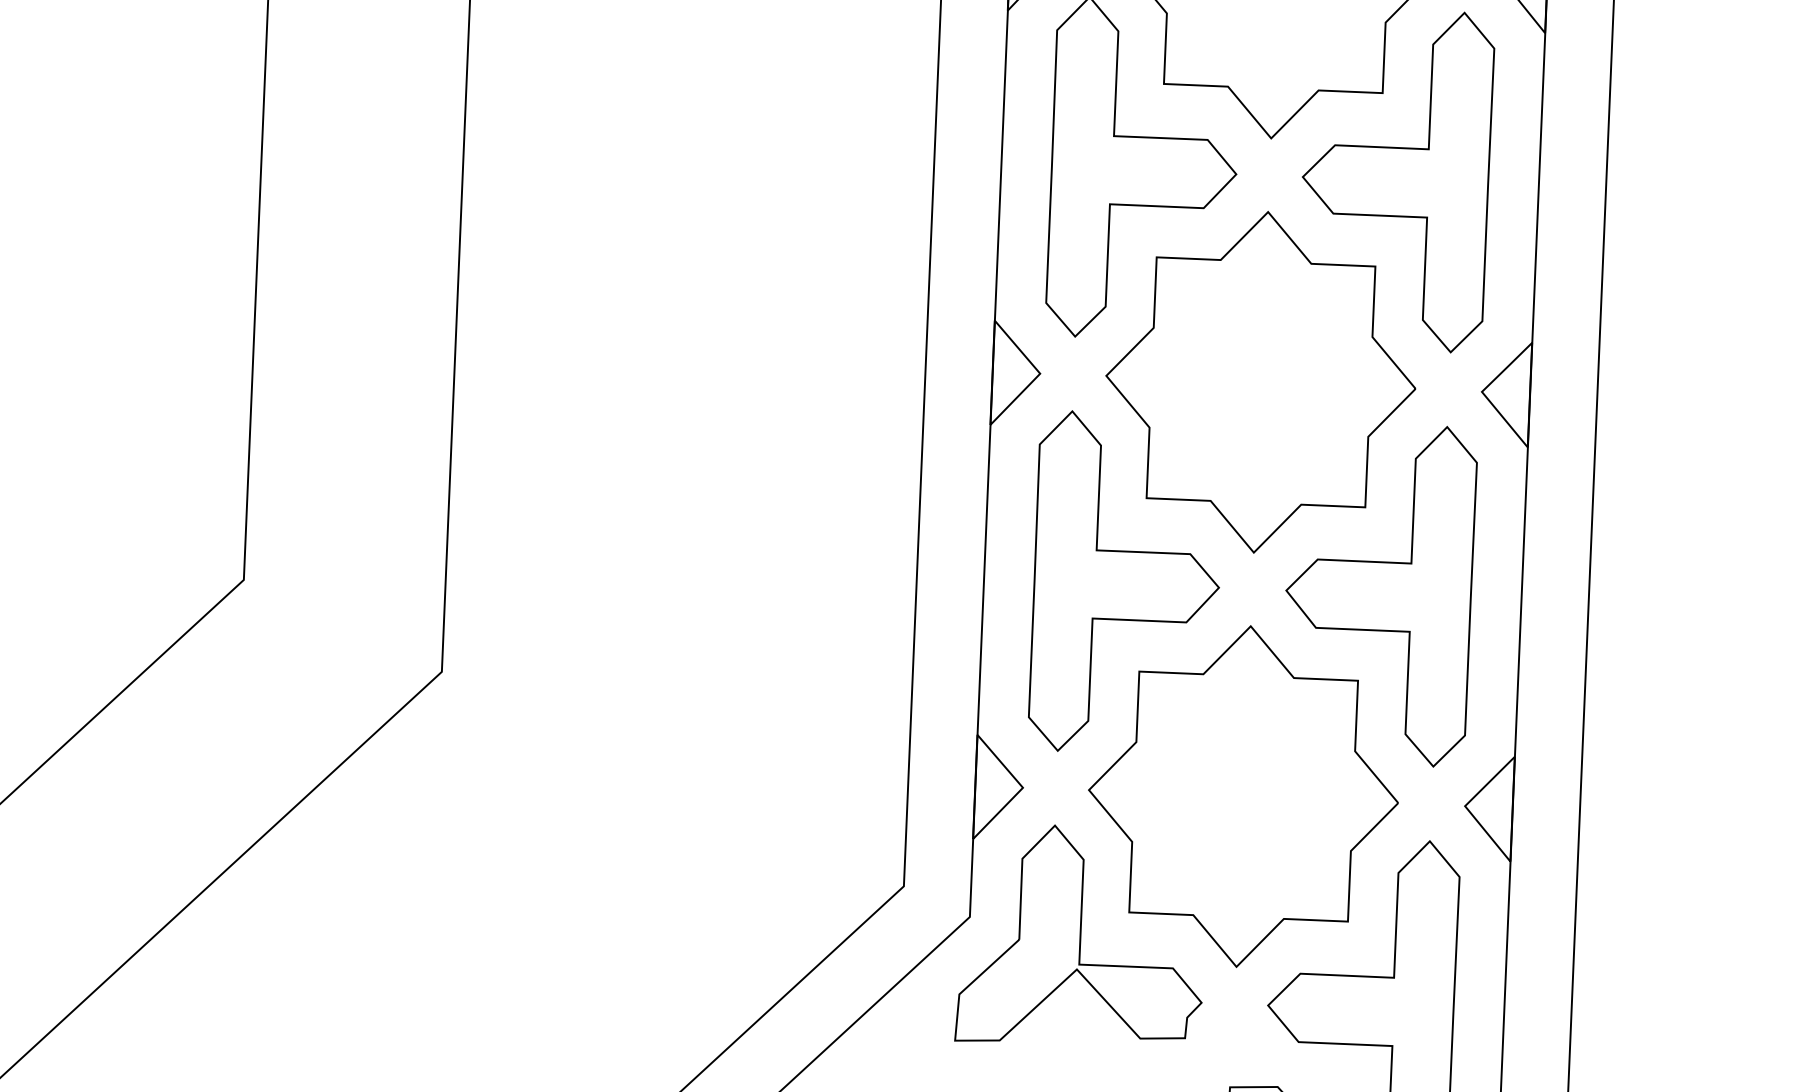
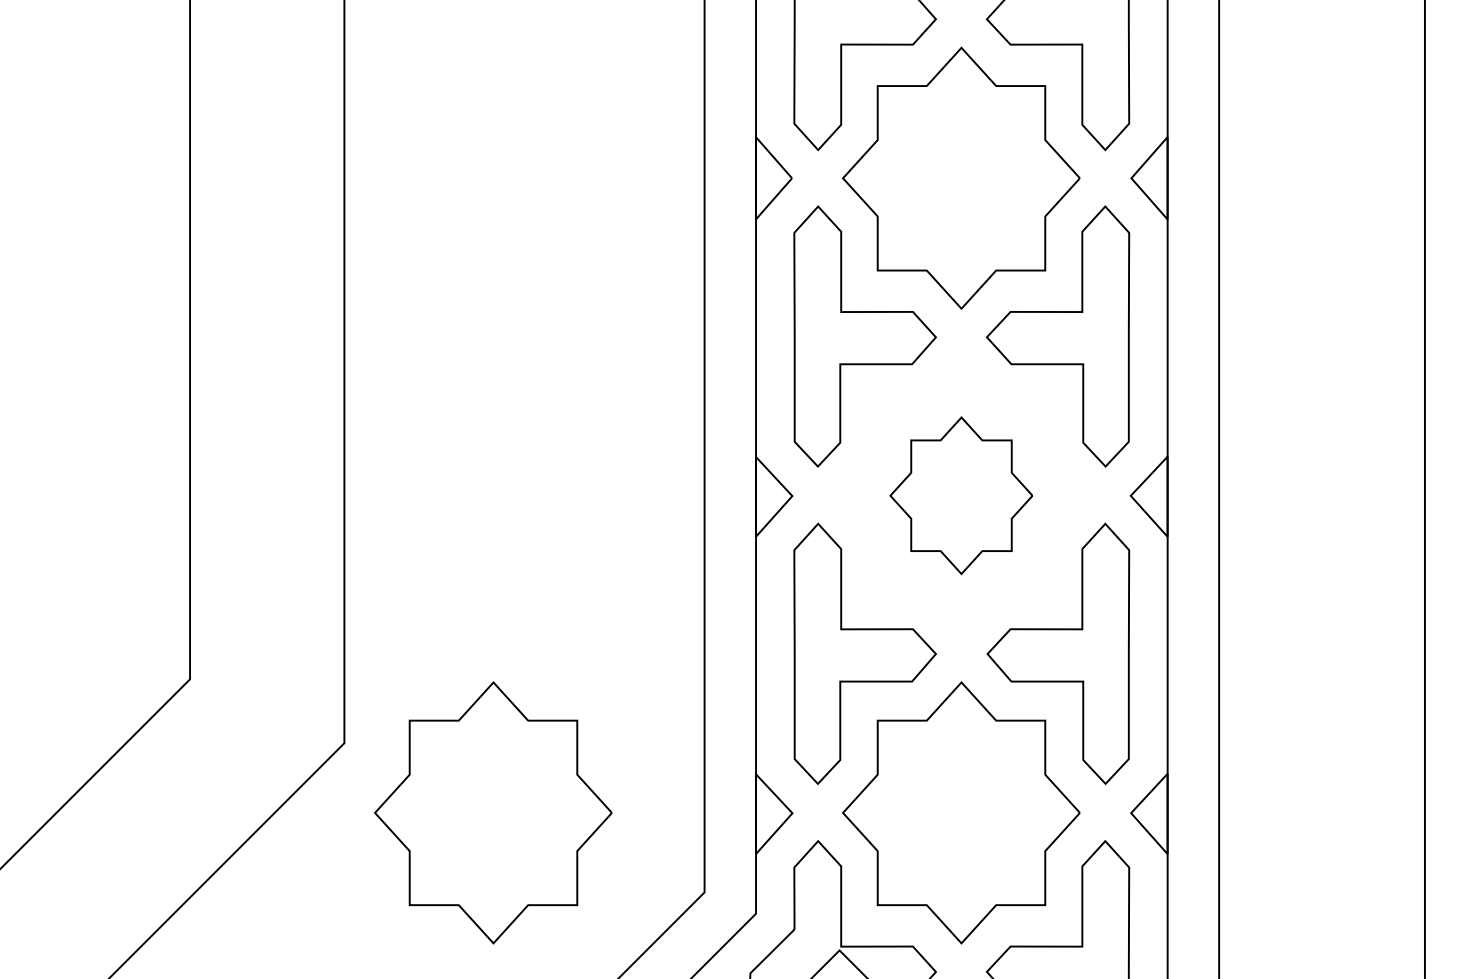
part: (1261, 382) -> (961, 495), size x0.6
part: (632, 770) -> (493, 812), added

